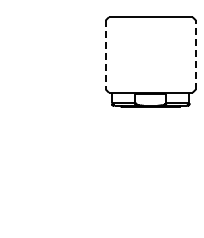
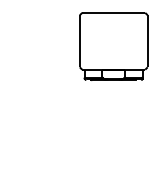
line: (105, 54) -> (79, 40), dashed -> solid
line: (195, 54) -> (147, 40), dashed -> solid

